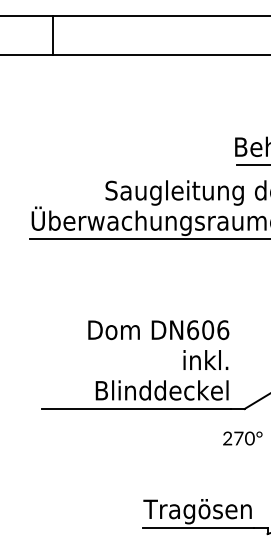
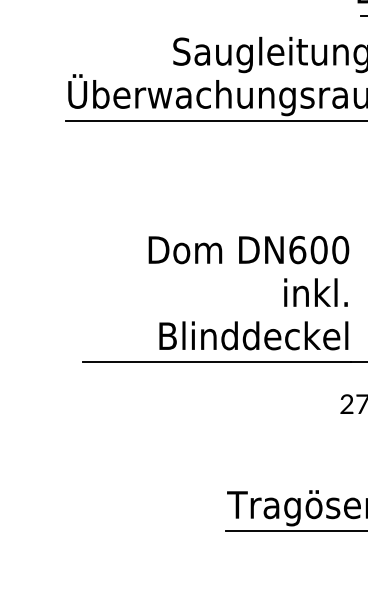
text: (223, 329) -> (341, 249), DN606 -> DN600

